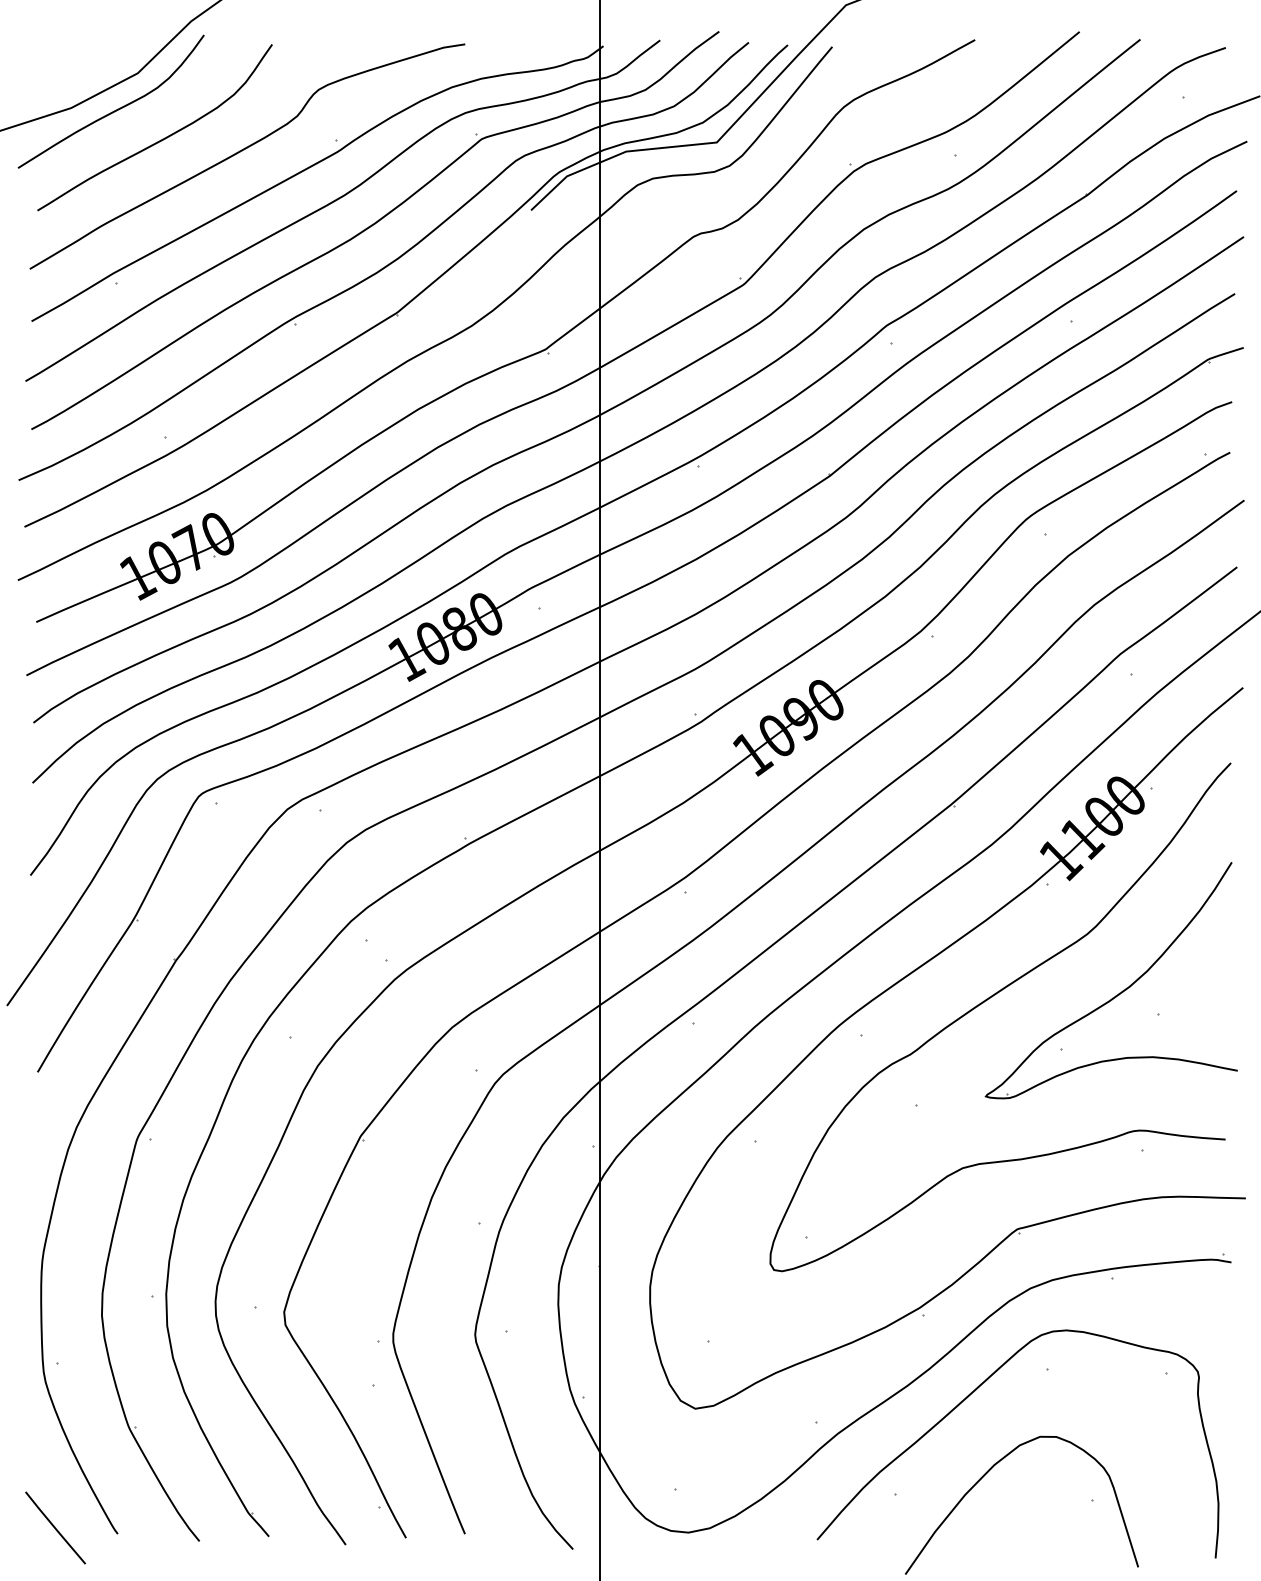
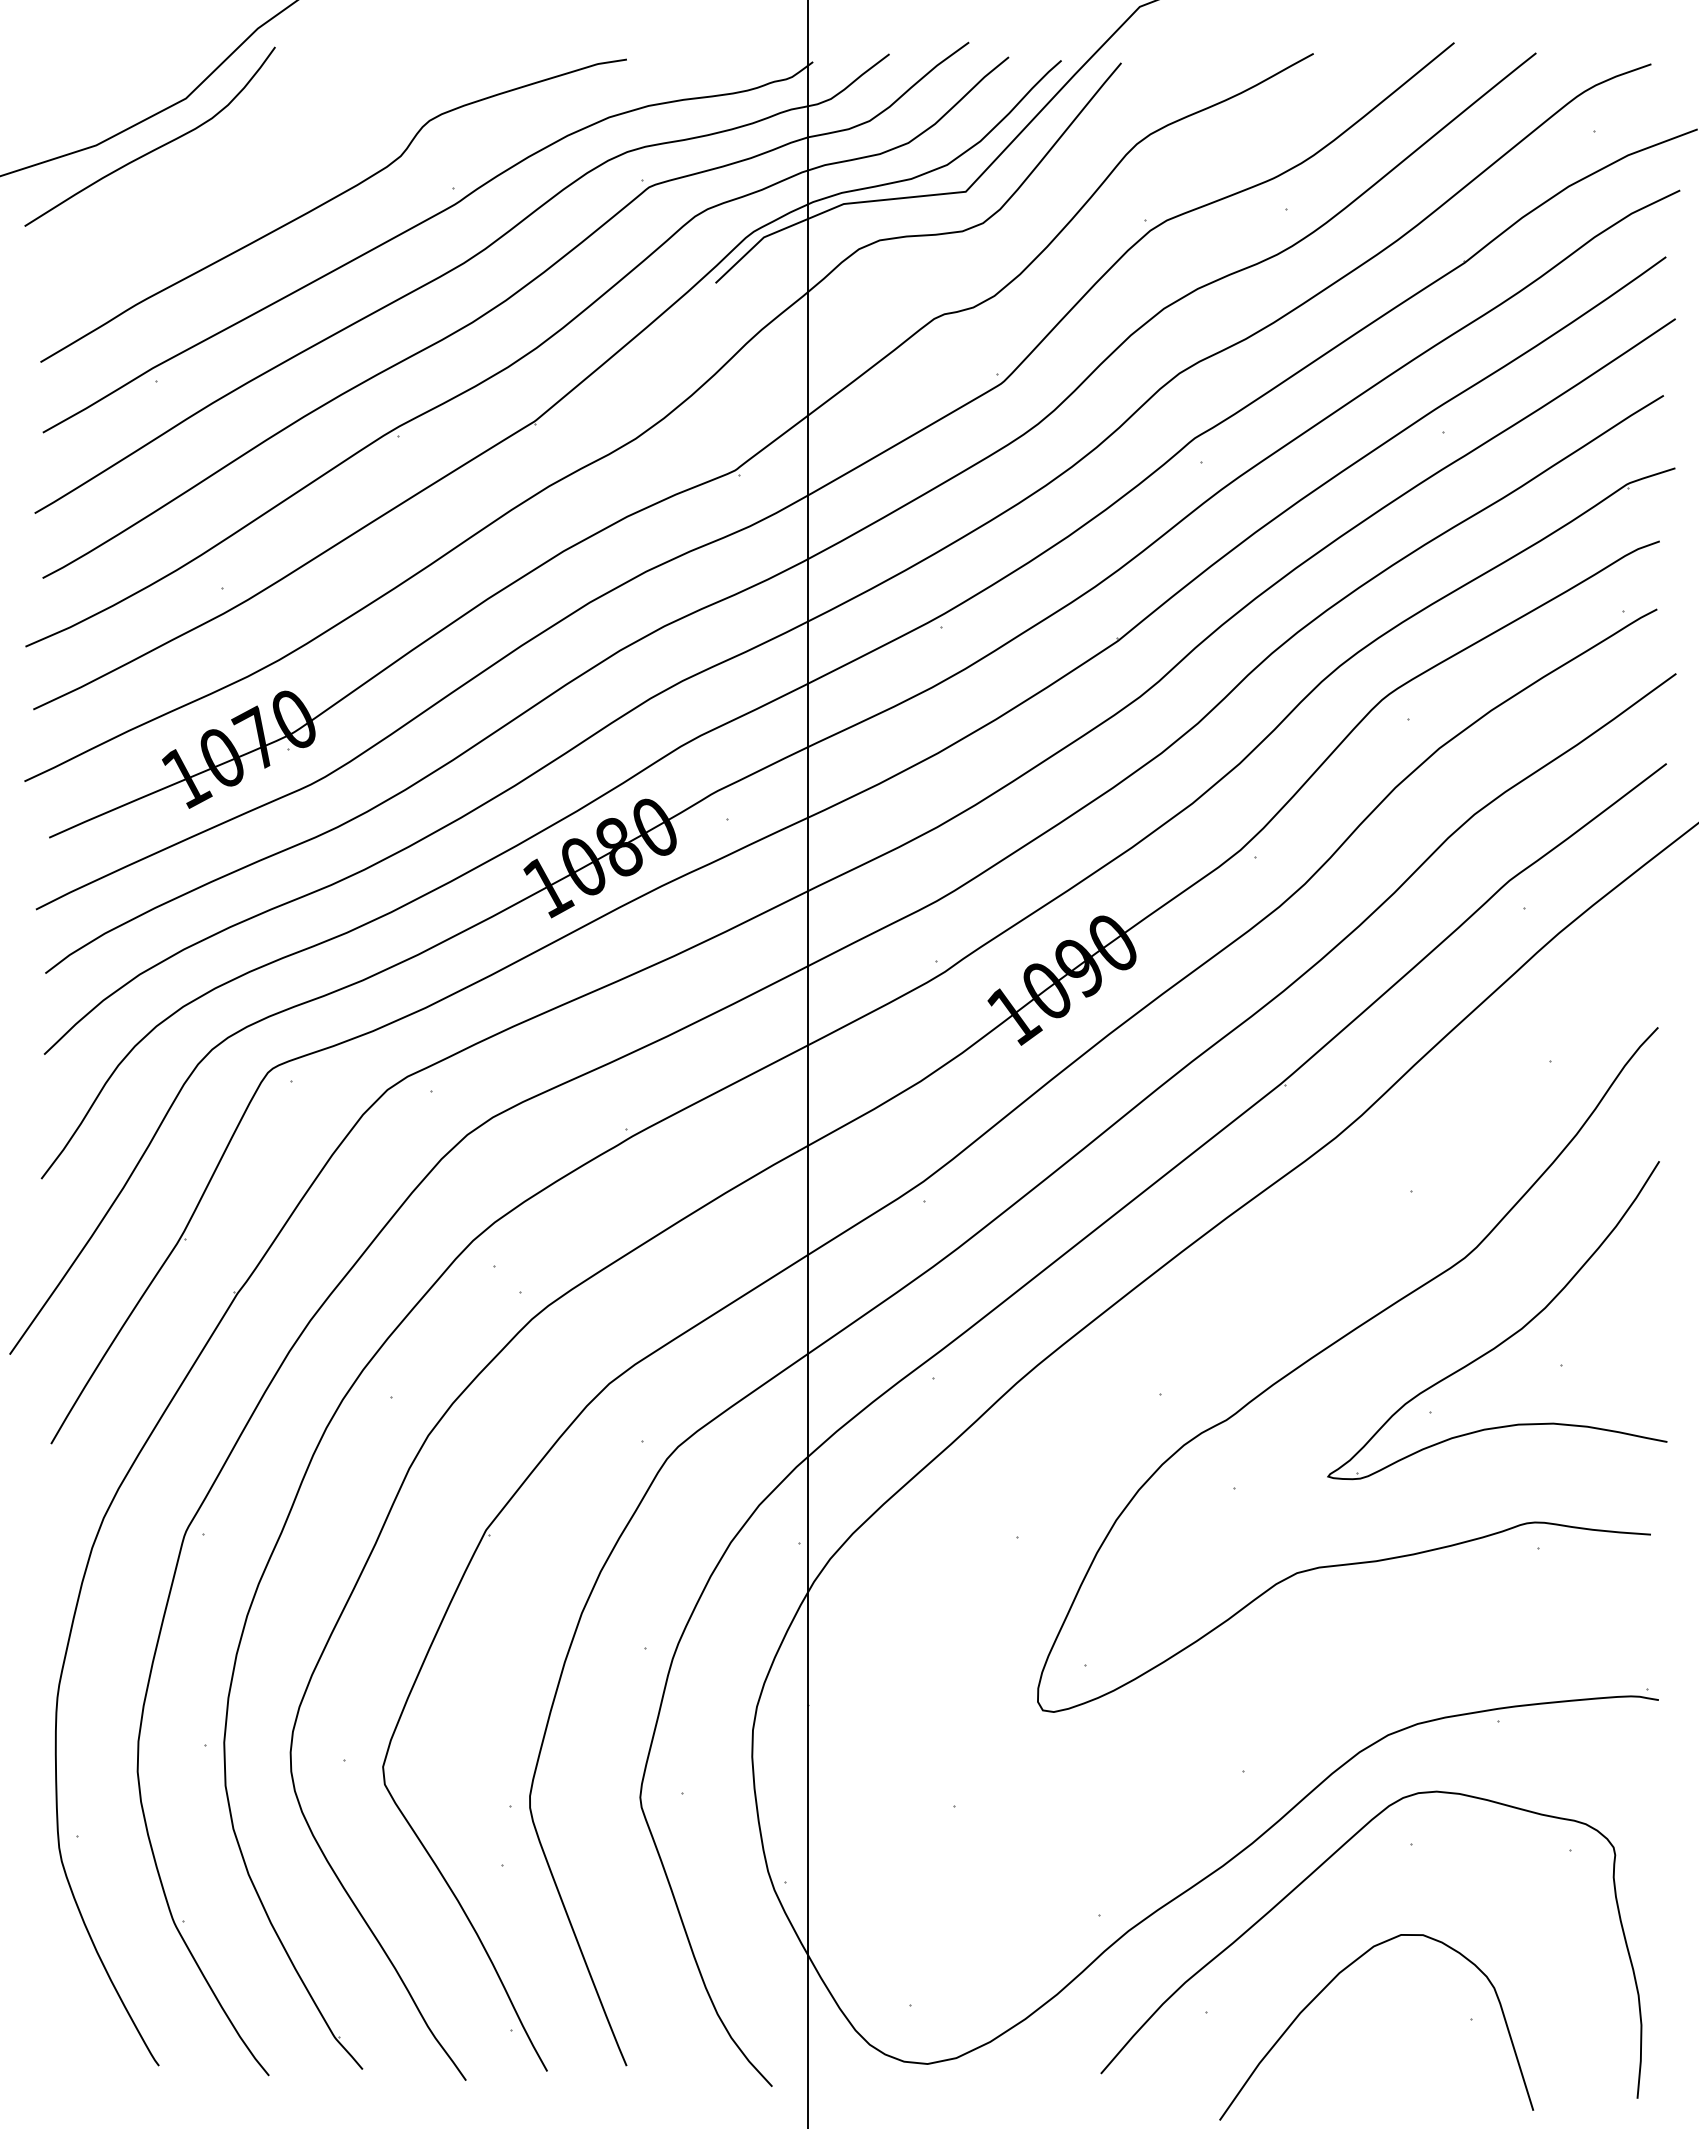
curve: (160, 140) -> (216, 188), removed
part: (897, 983) -> (1209, 1324), removed
line: (55, 1527) -> (74, 2057), removed

